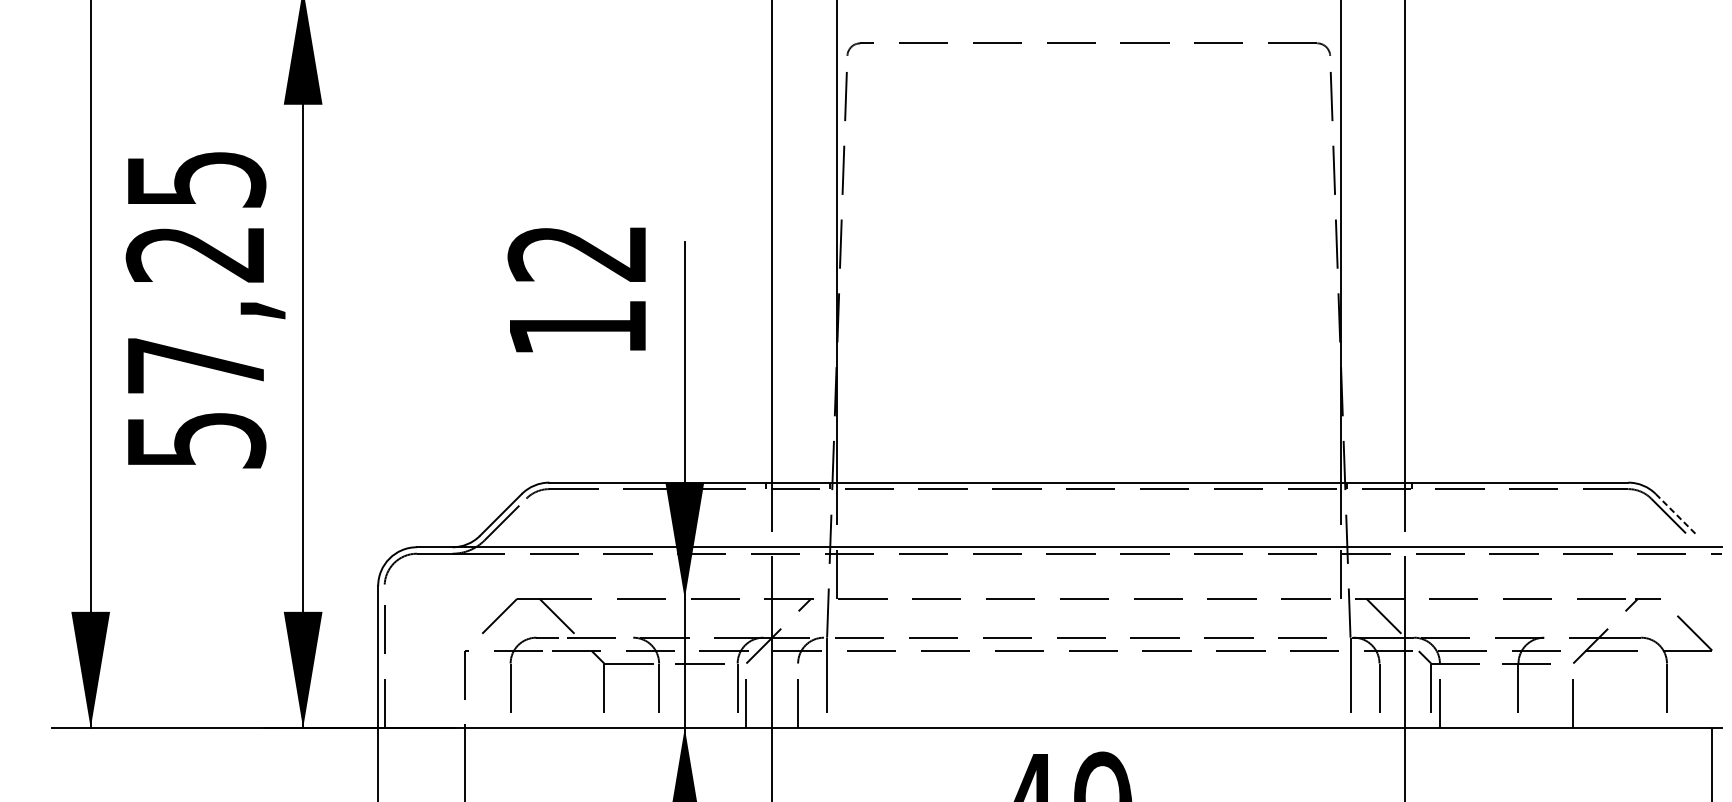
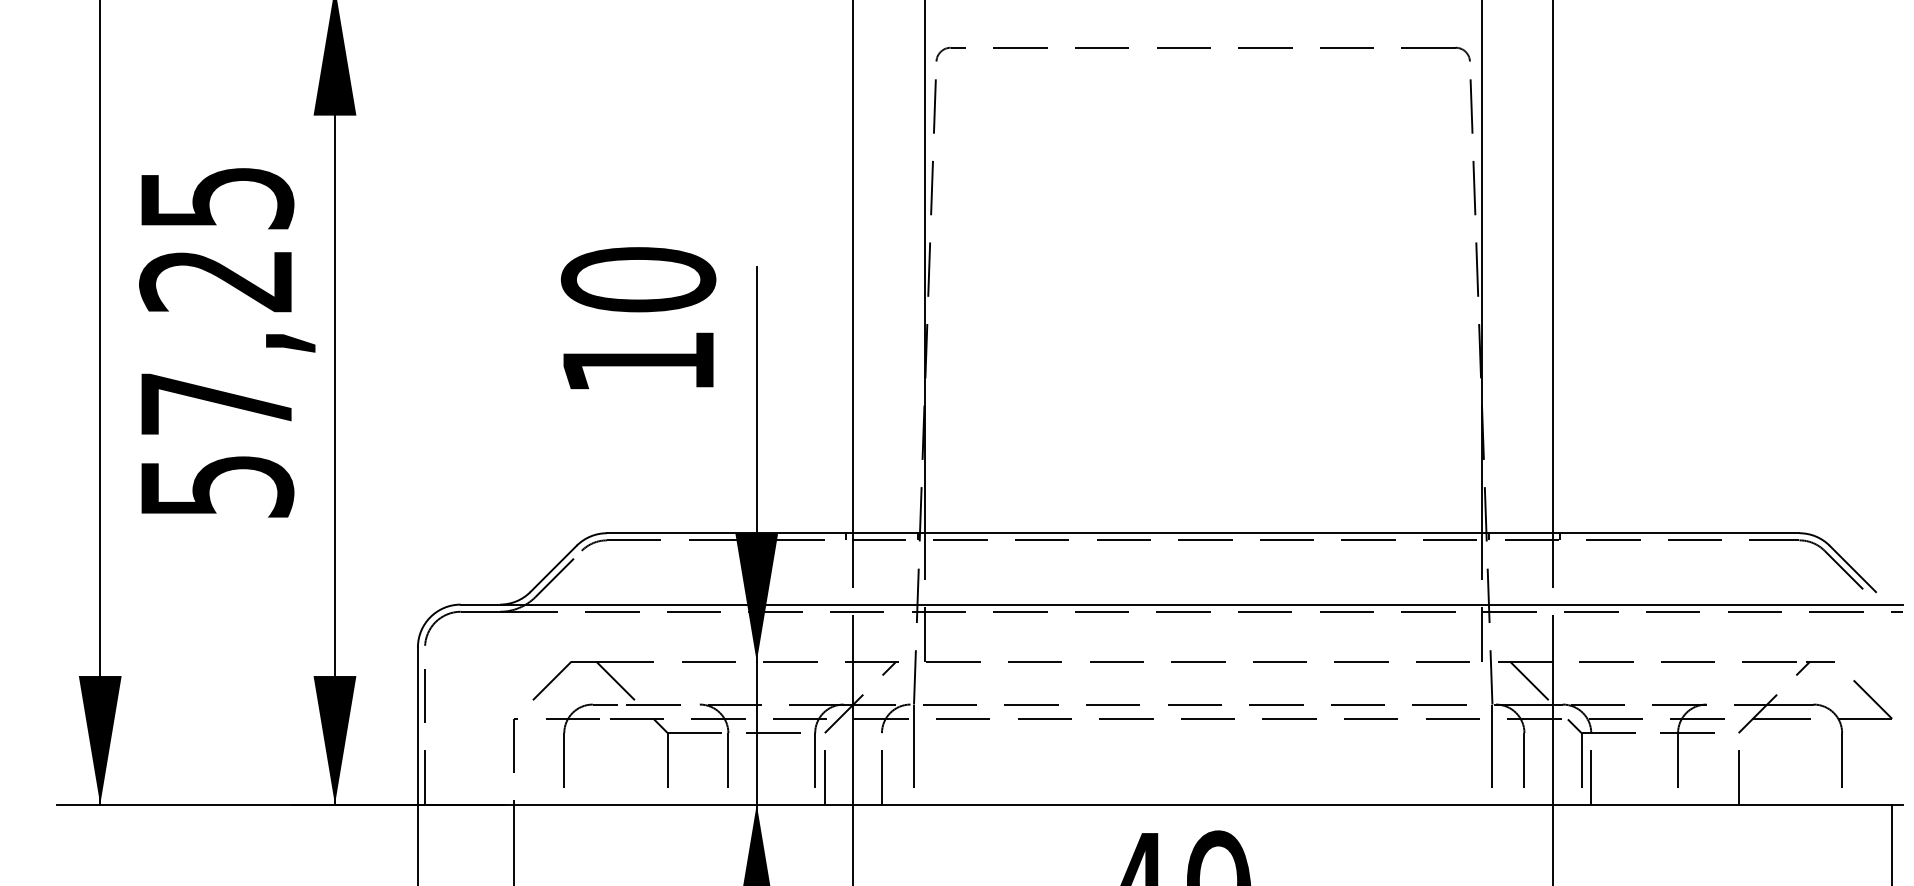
text: (577, 253) -> (638, 279), 12 -> 10
line: (1676, 514) -> (1852, 568), dashed -> solid

